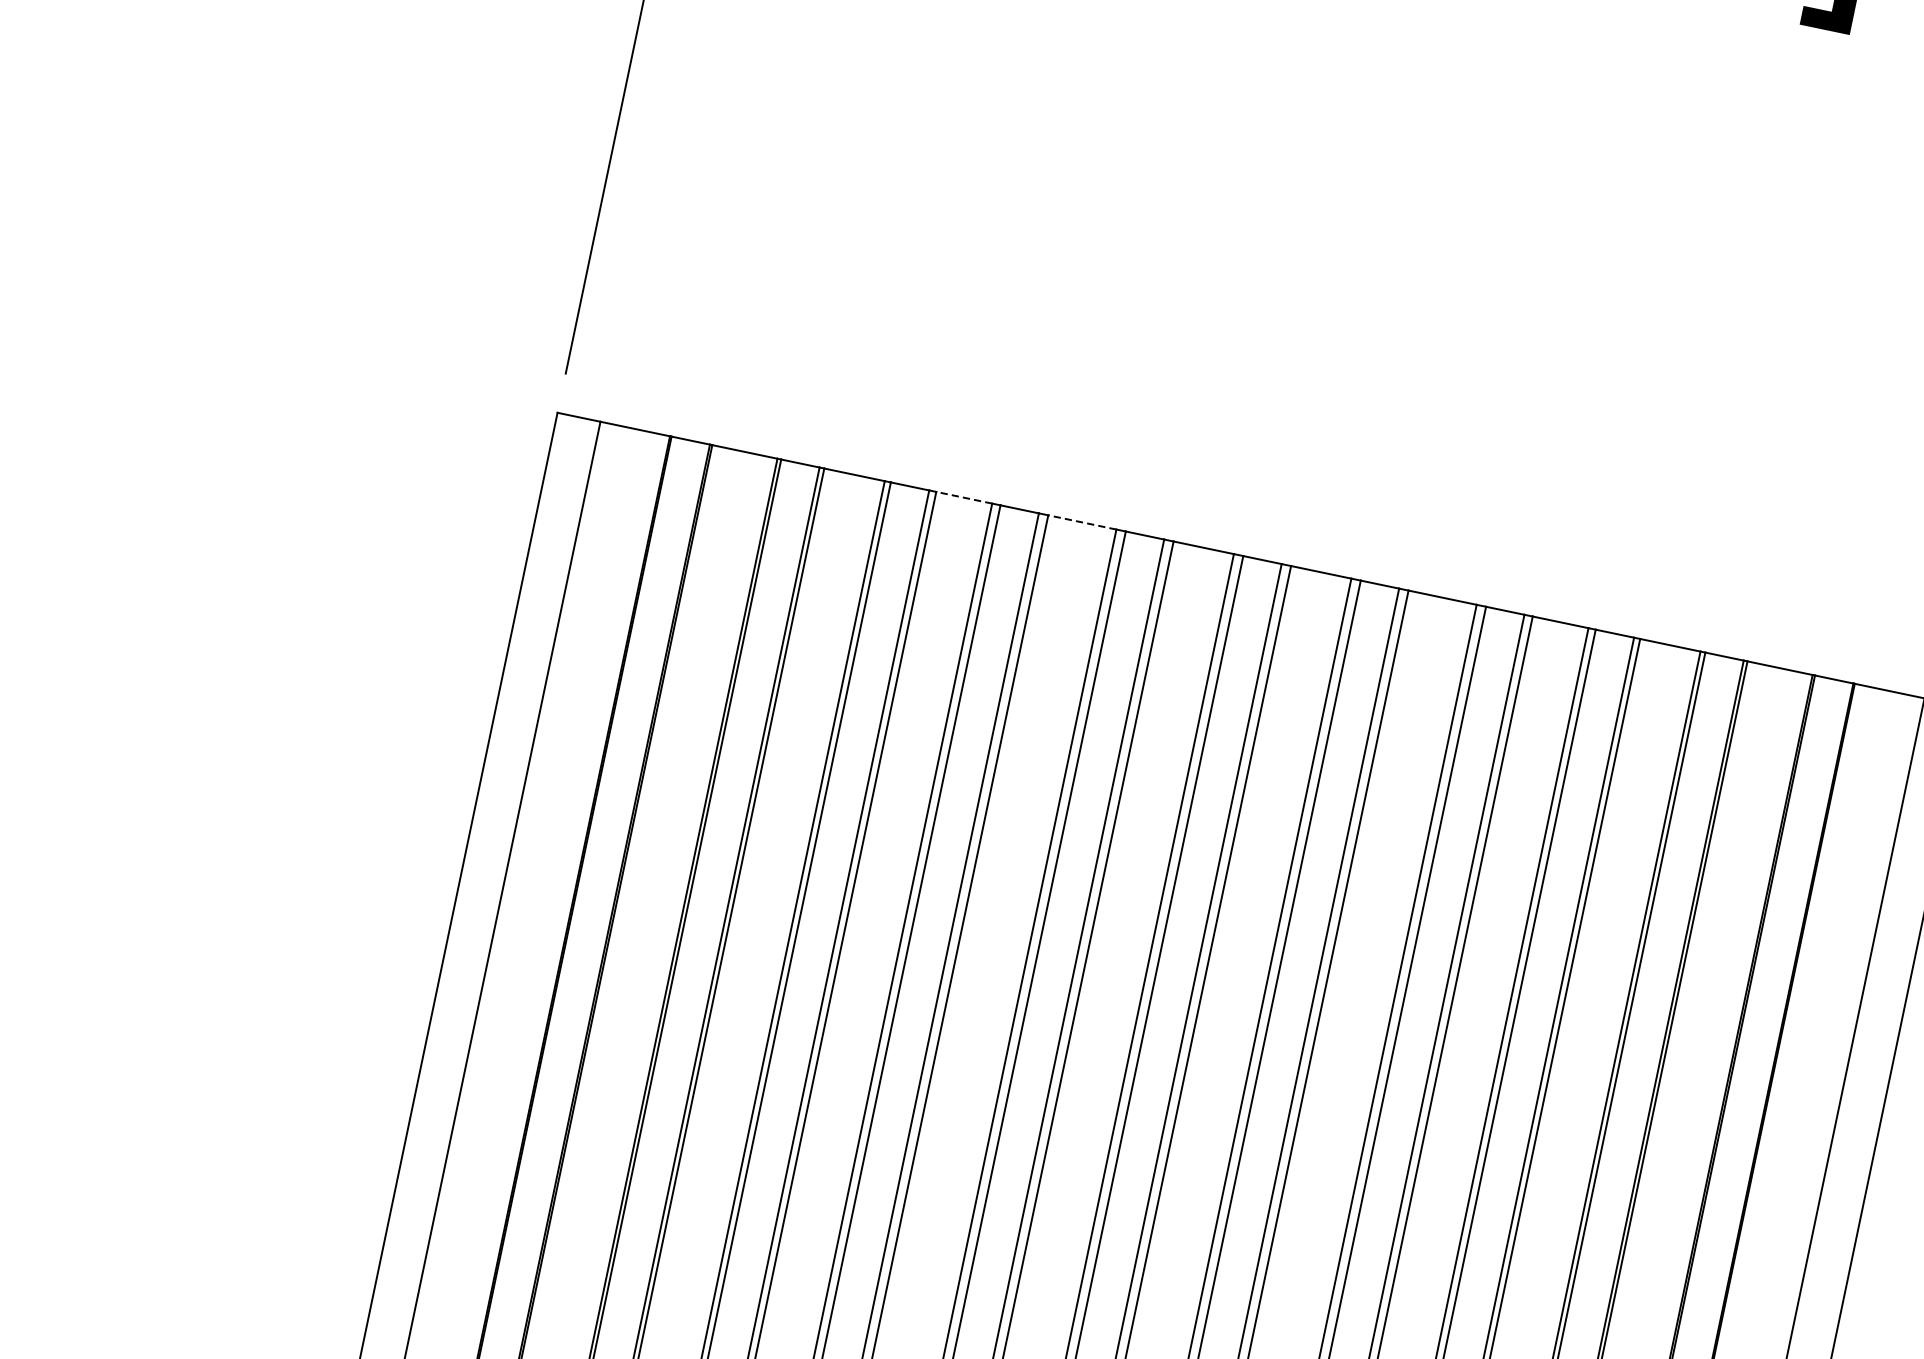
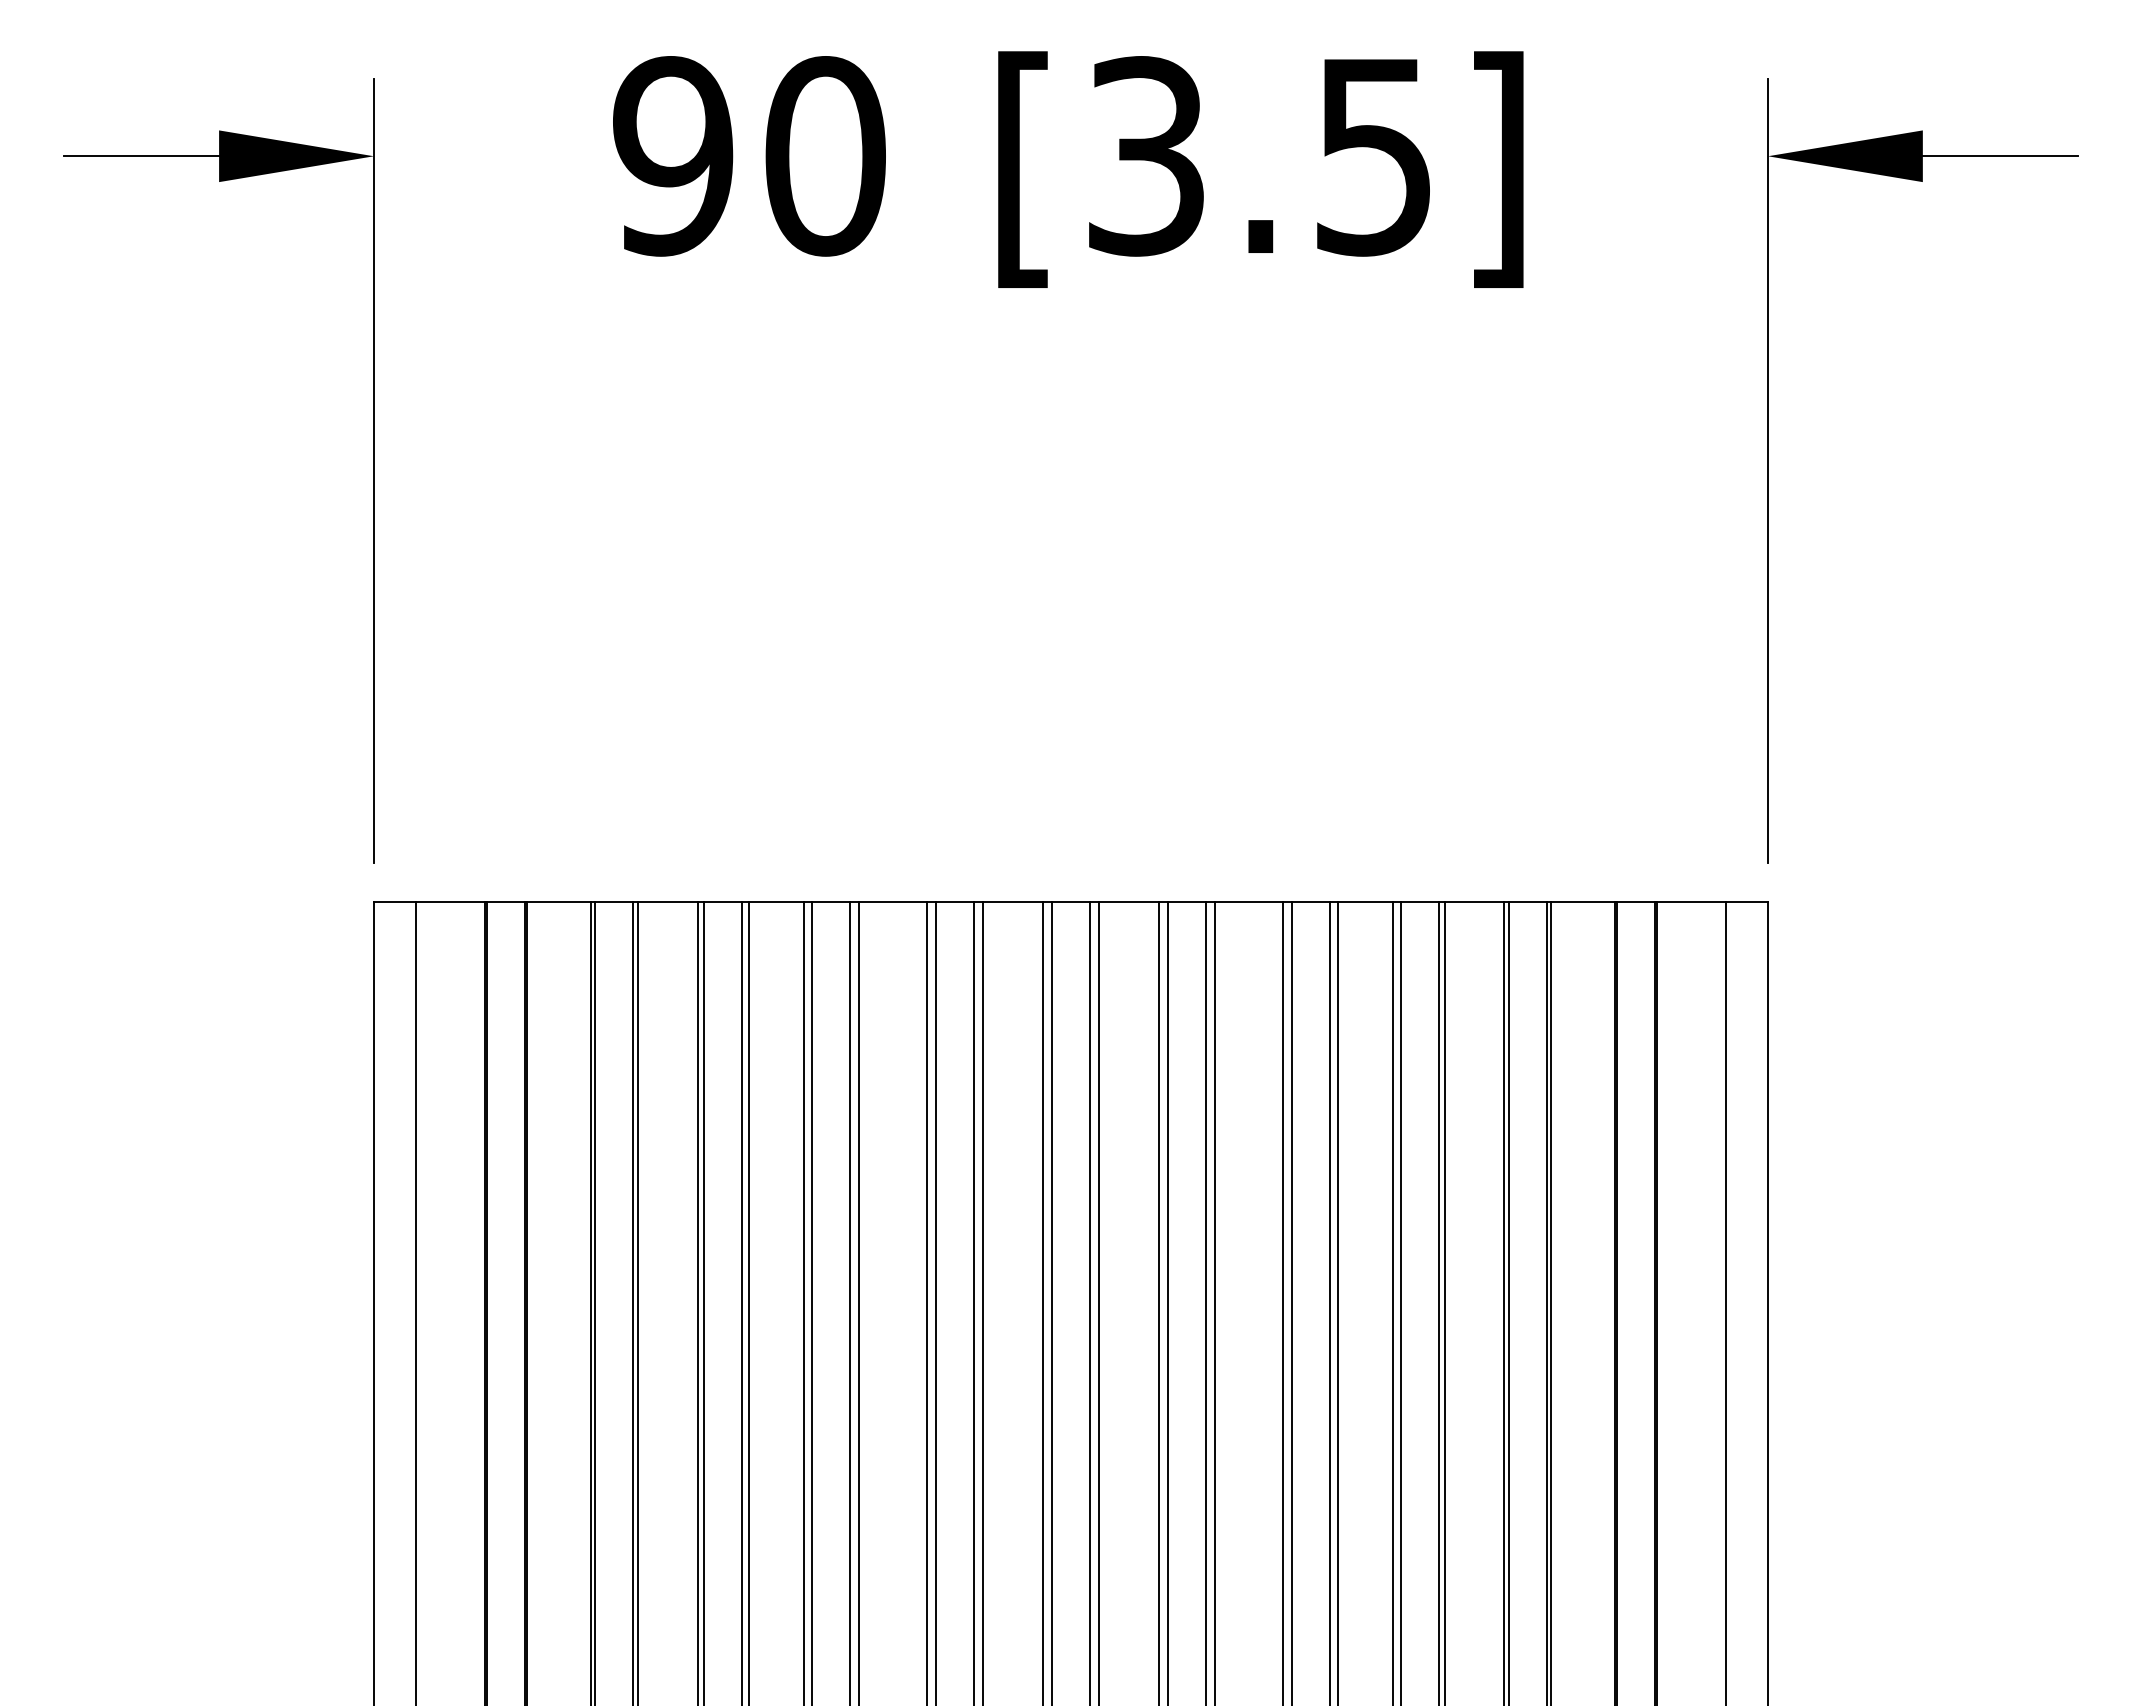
line: (964, 497) -> (776, 901), dashed -> solid
line: (1081, 522) -> (892, 901), dashed -> solid

